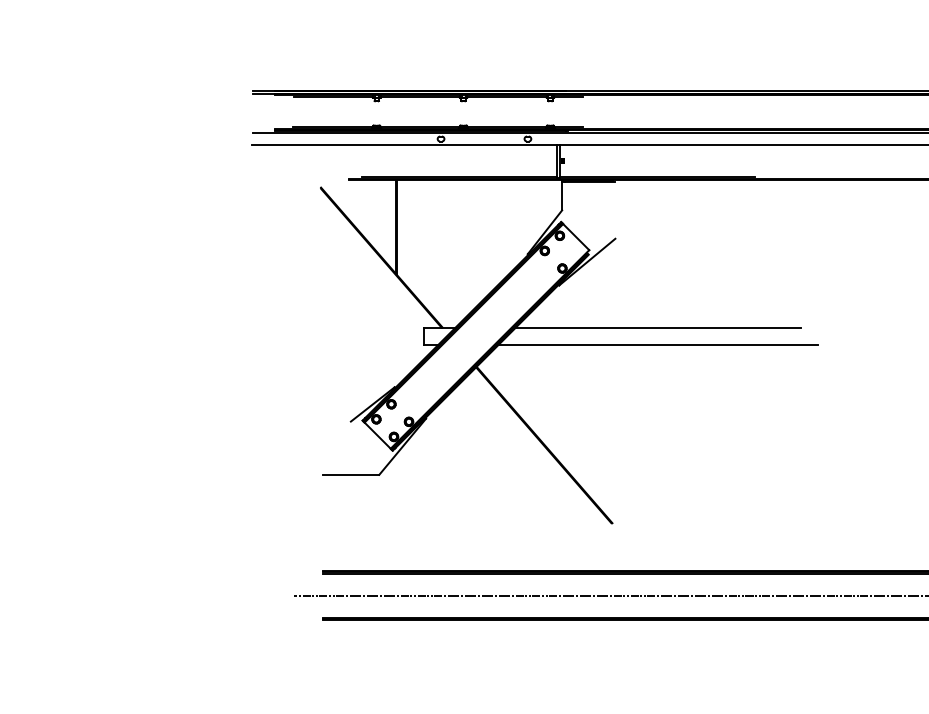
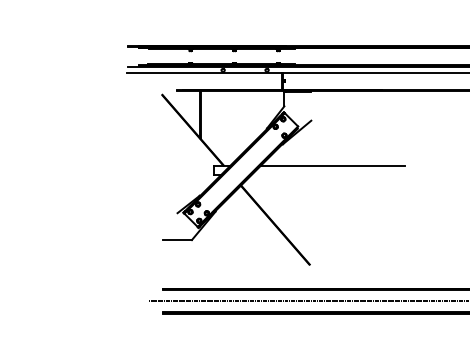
line: (659, 345) -> (333, 174), removed

